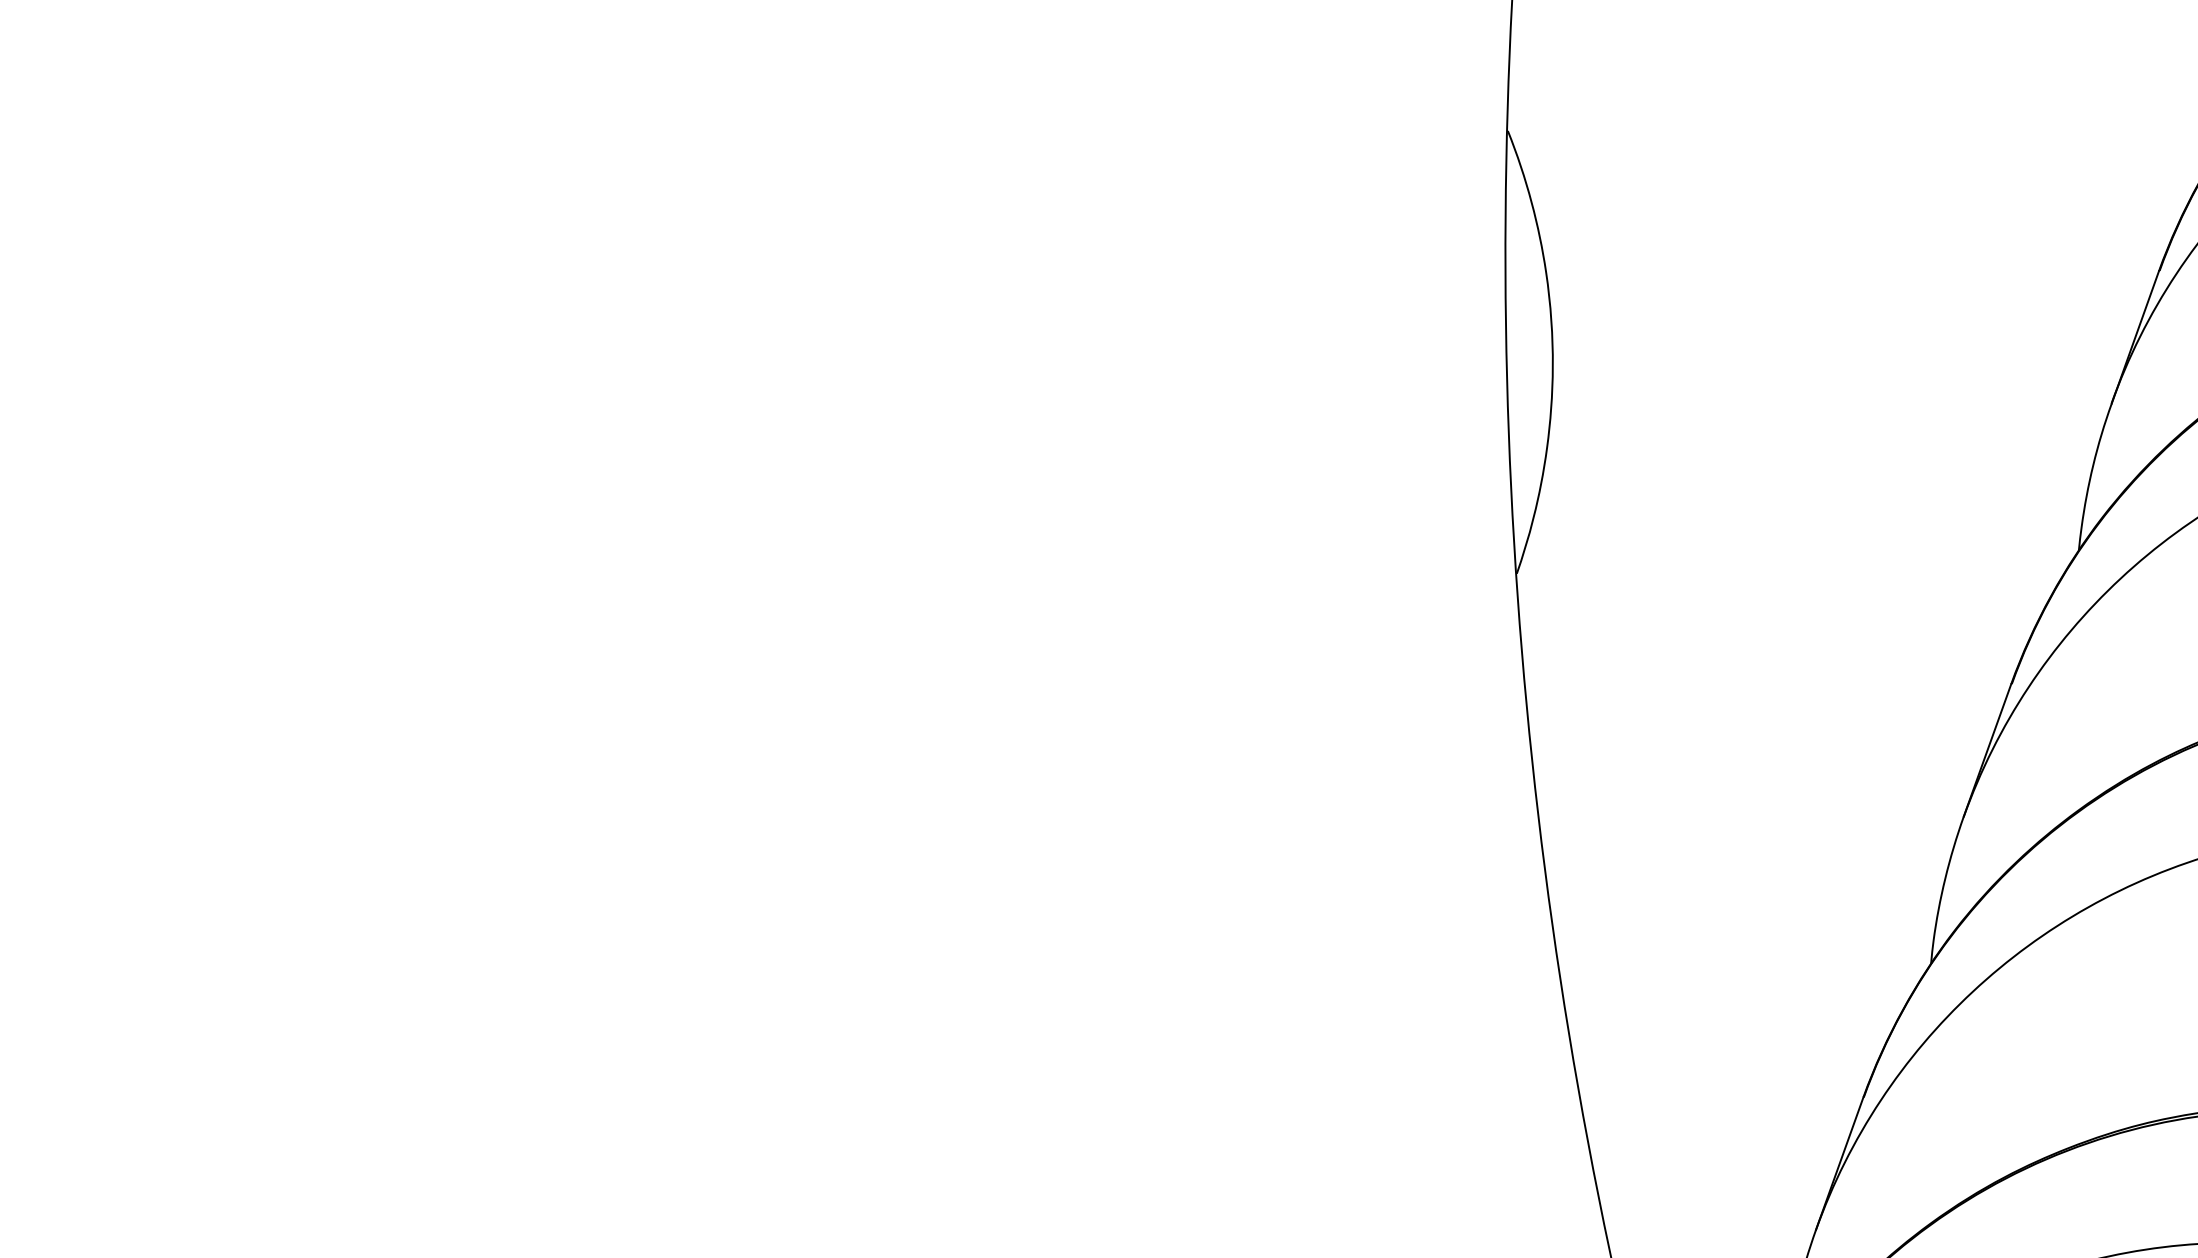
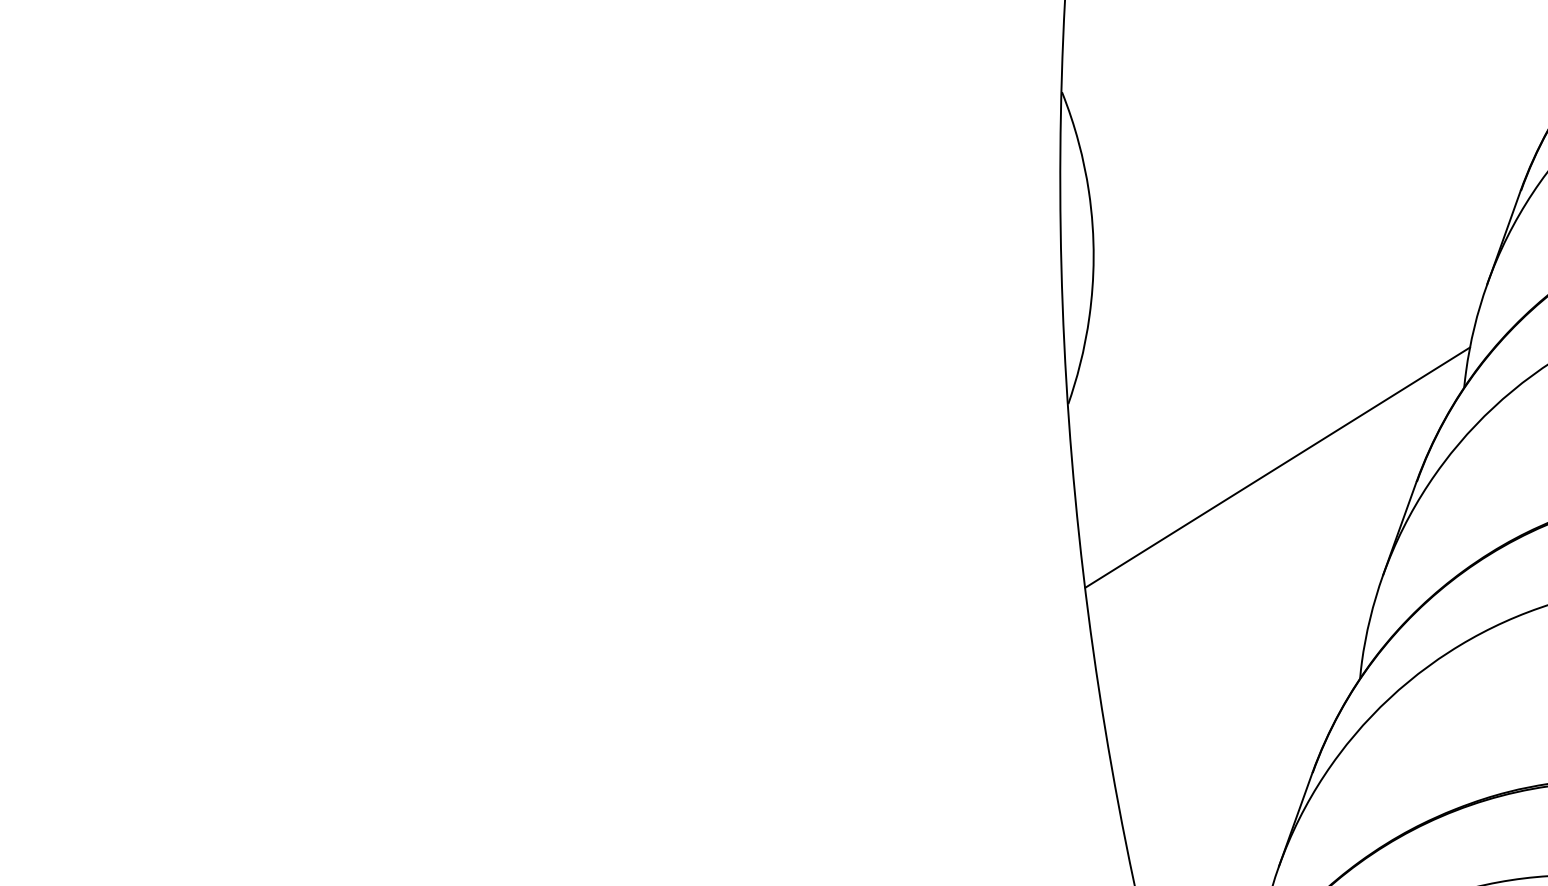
line: (1813, 663) -> (1277, 467), added

